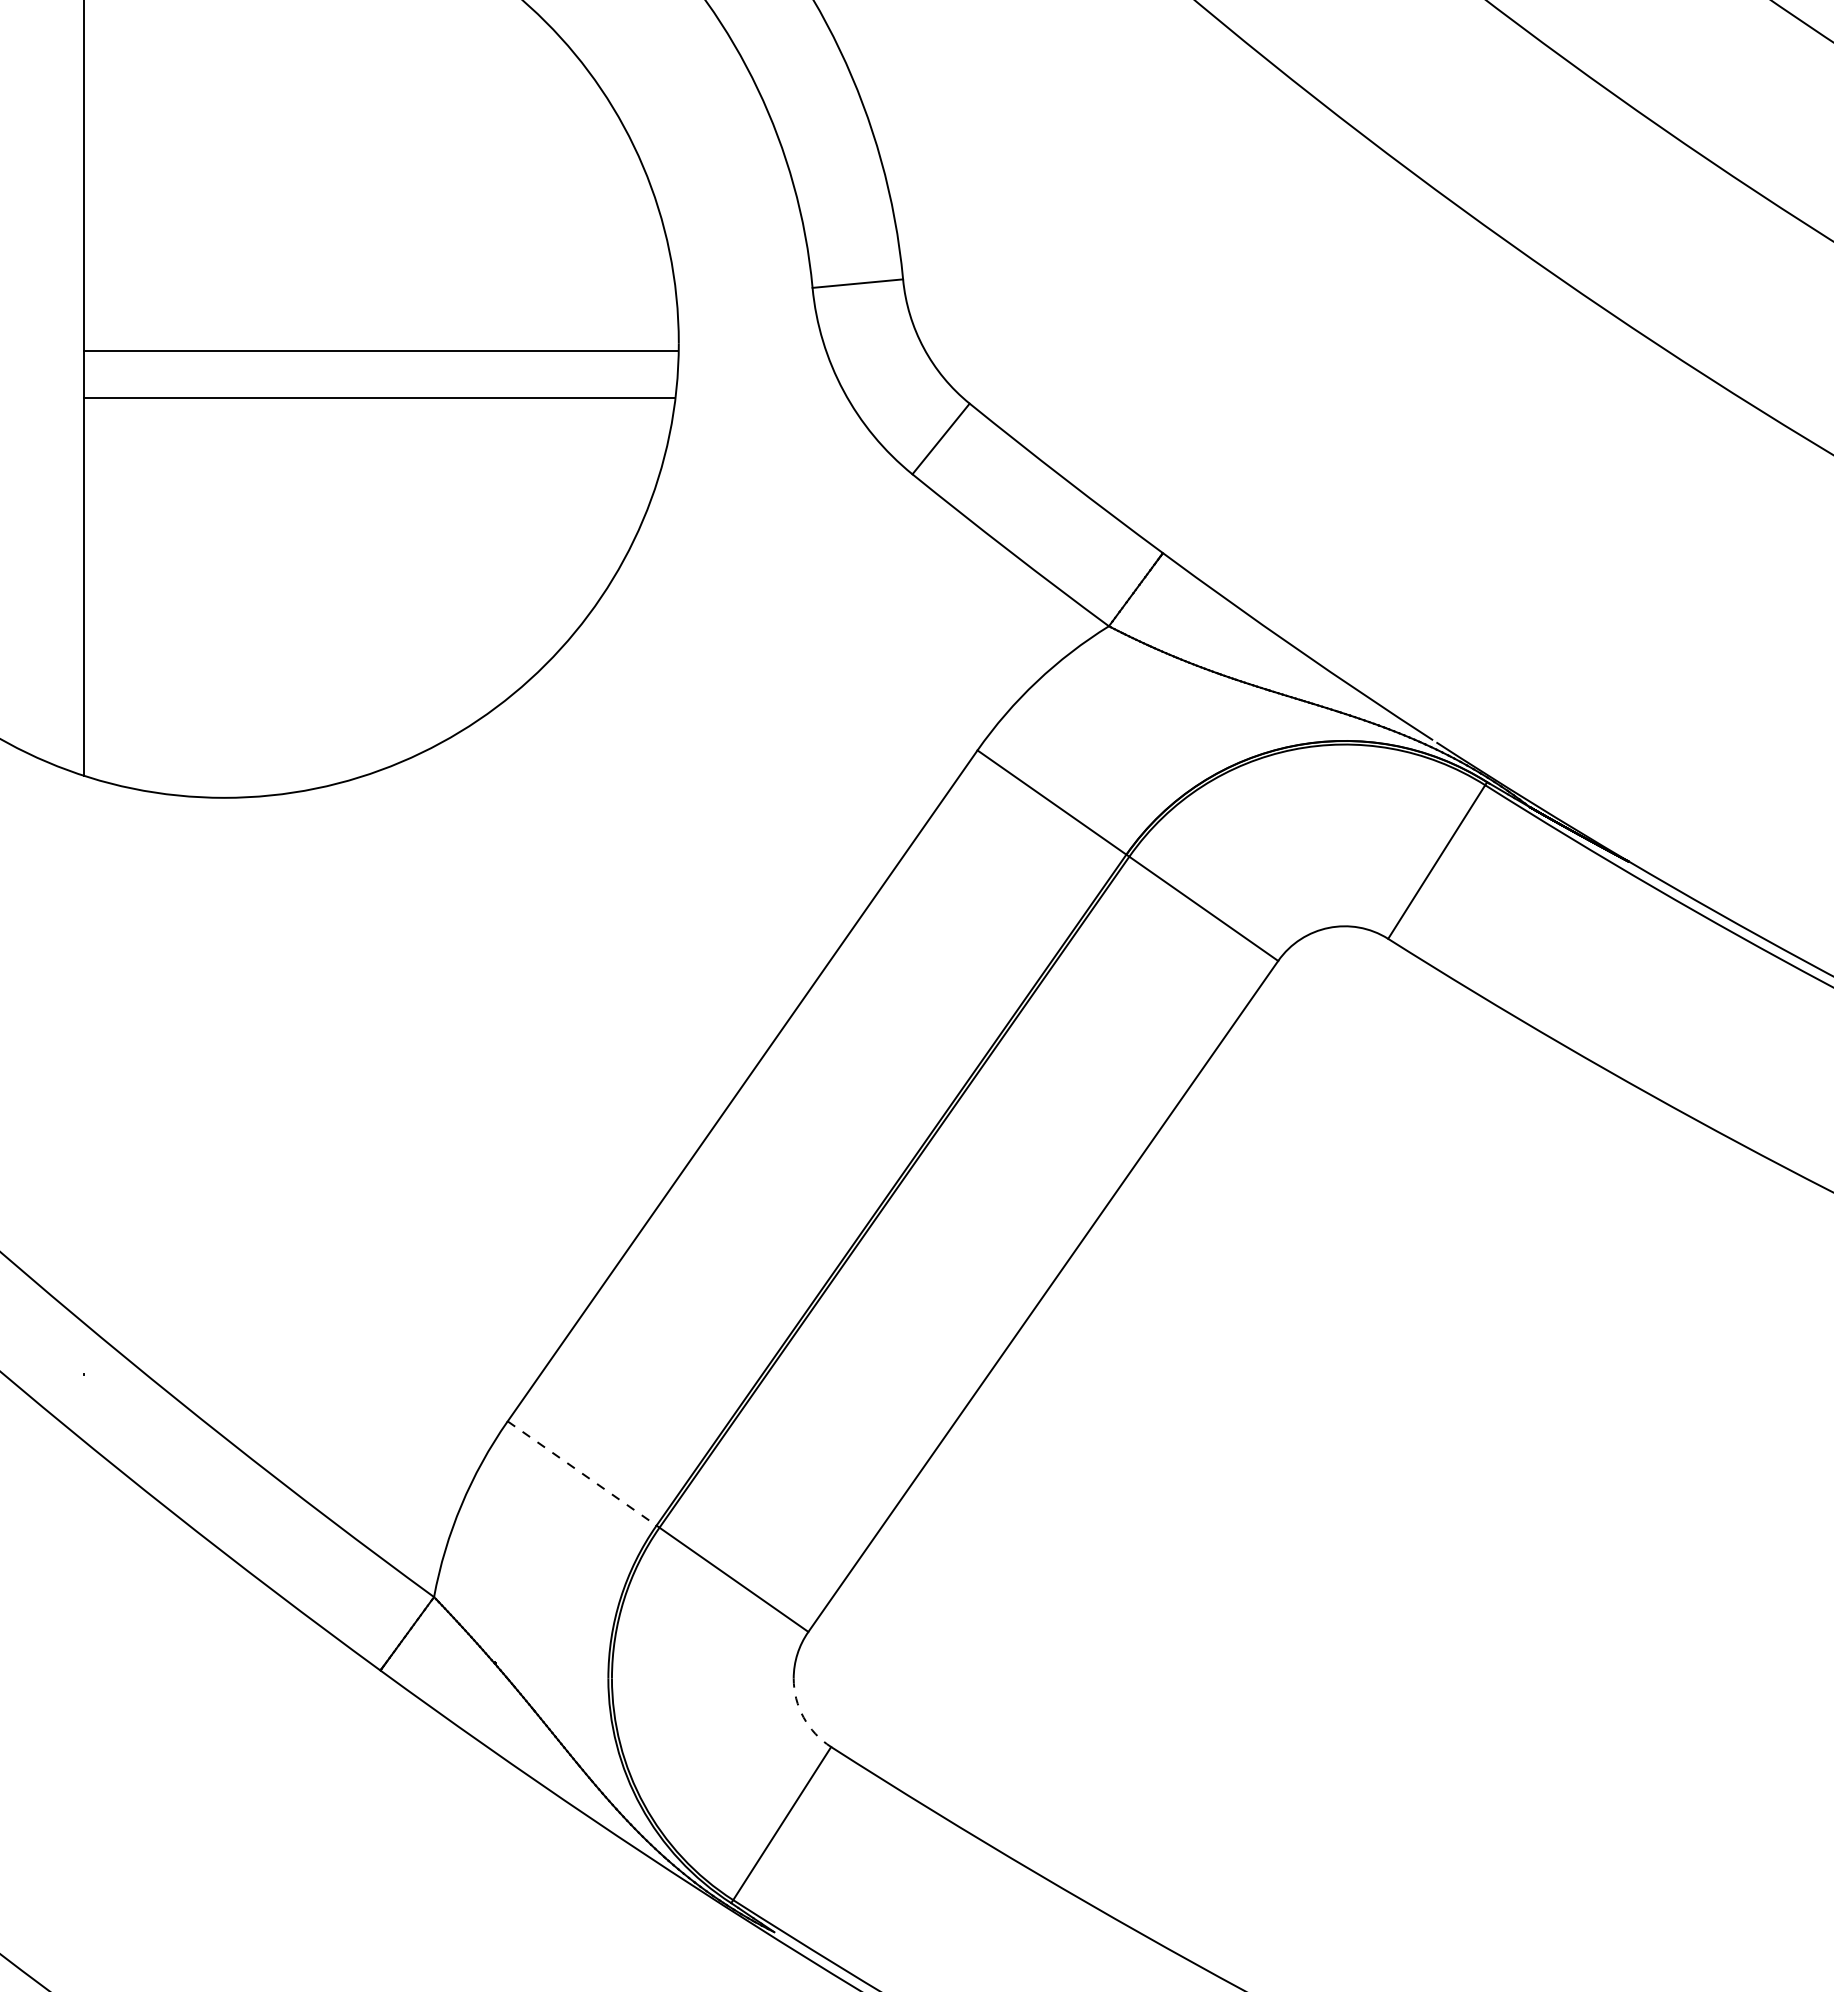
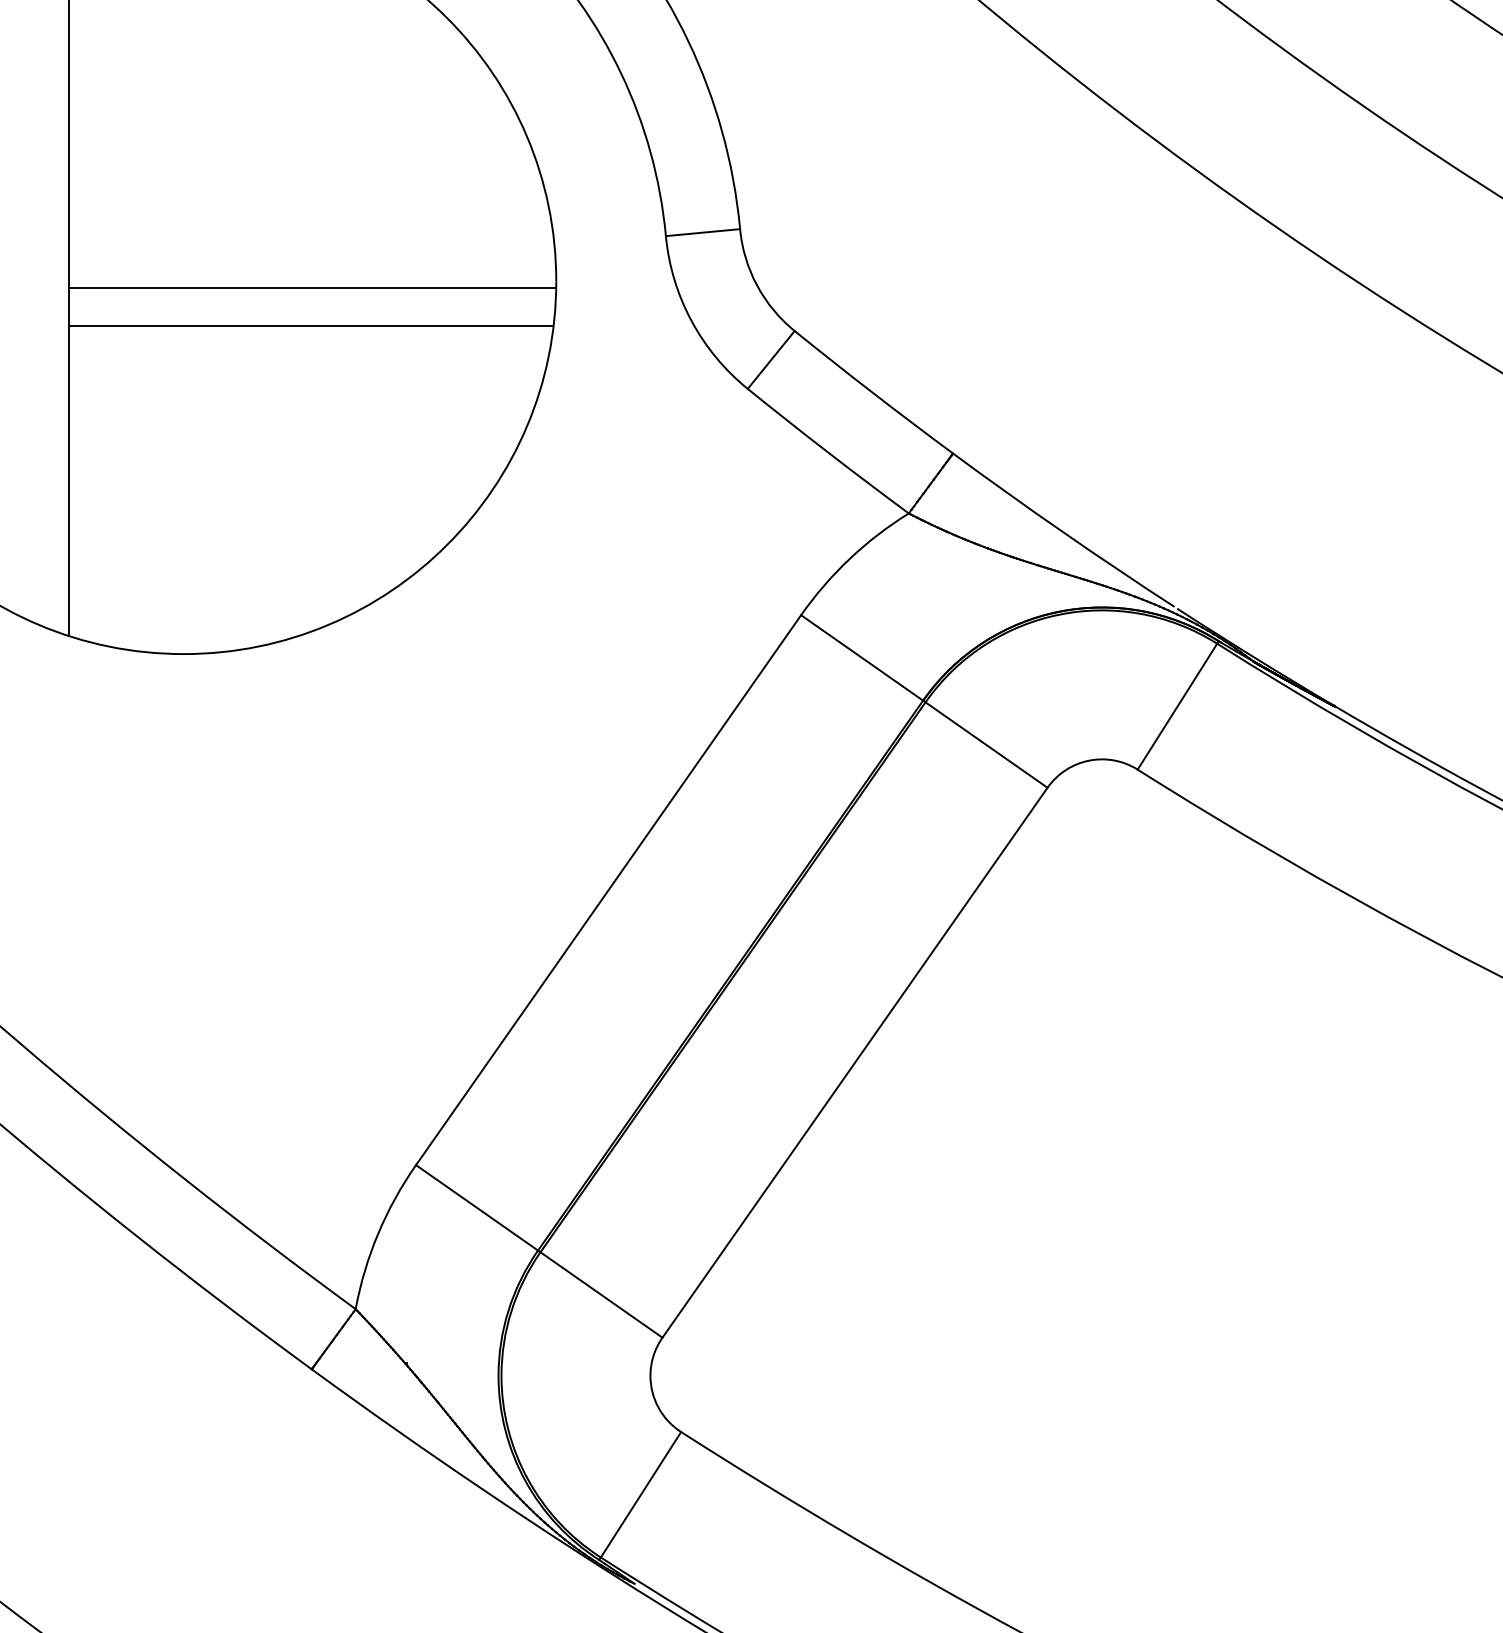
line: (582, 1473) -> (477, 1207), dashed -> solid
arc: (803, 1717) -> (658, 1407), dashed -> solid

